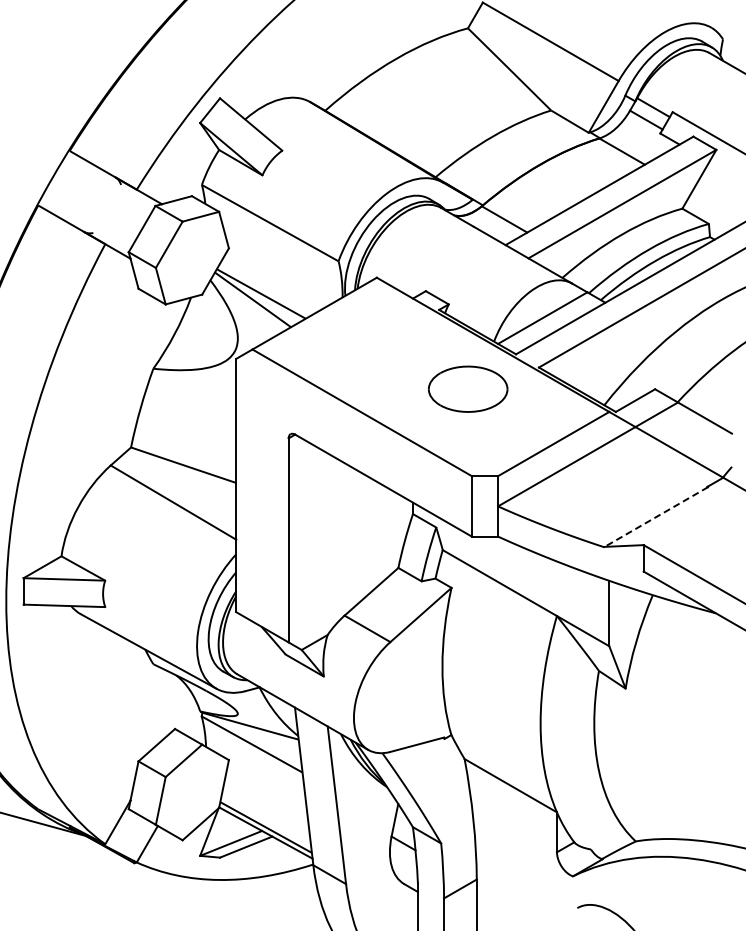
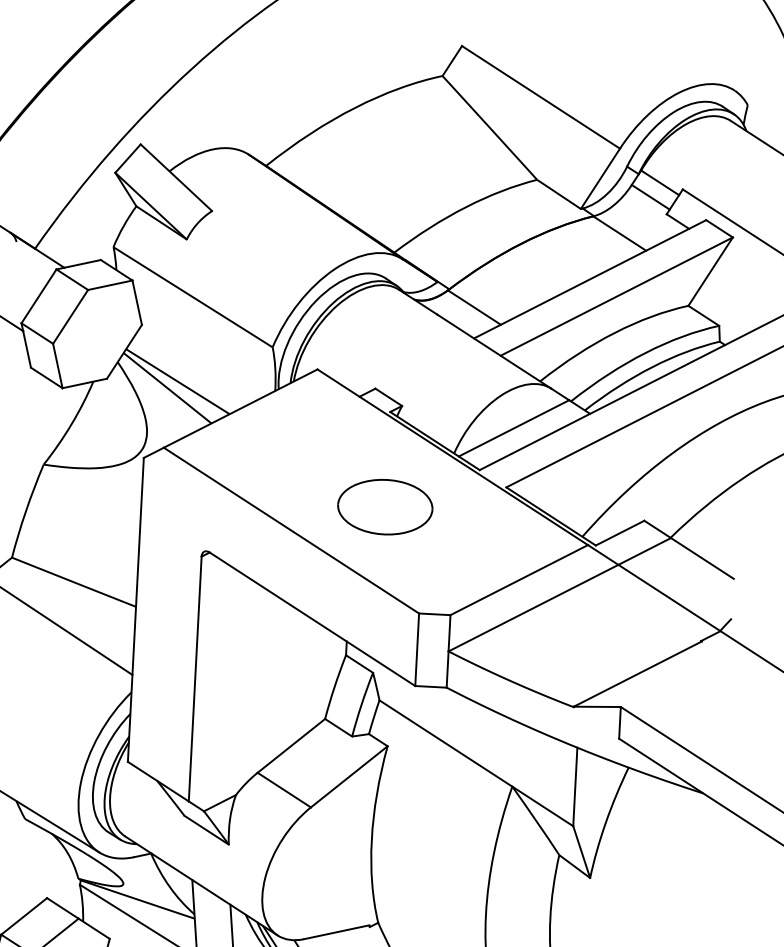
part: (468, 388) -> (385, 506), moved
line: (656, 517) -> (637, 674), dashed -> solid

